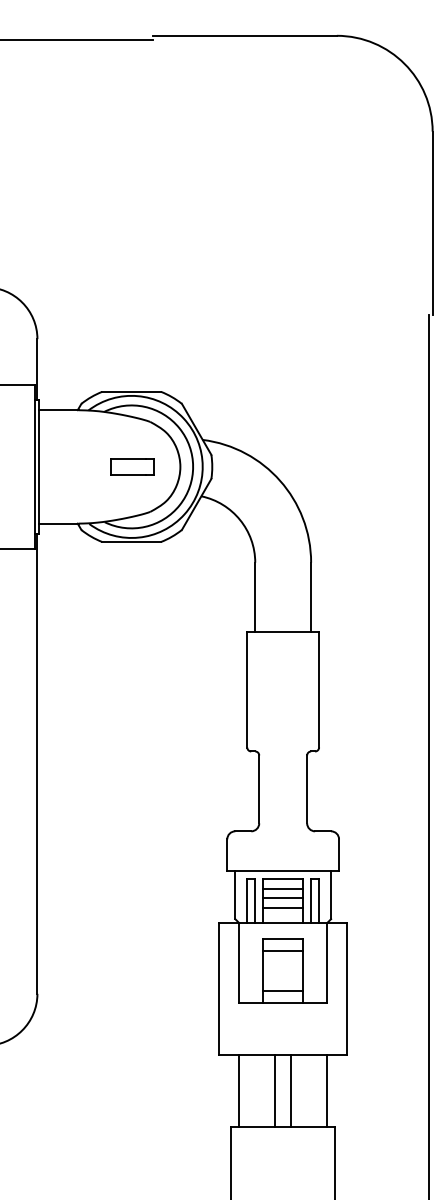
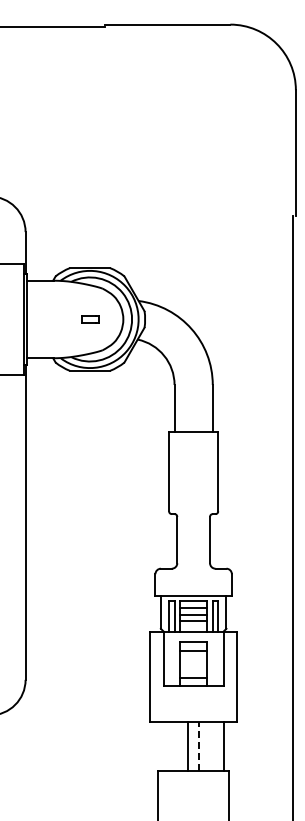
part: (132, 466) -> (90, 319), size x0.6
line: (239, 1089) -> (163, 745), removed
line: (291, 1091) -> (199, 746), solid -> dashed

